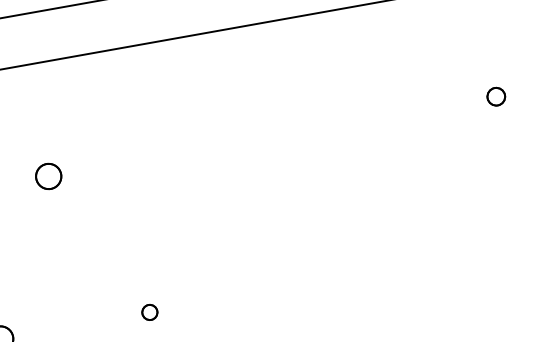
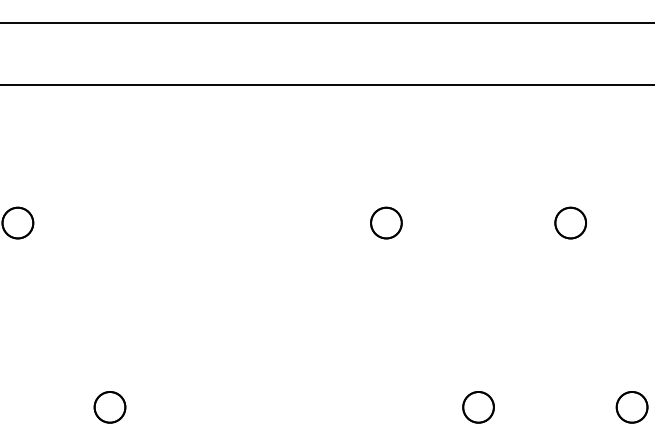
part: (496, 96) -> (570, 222), size x1.43
part: (347, 122) -> (386, 222), added
part: (448, 259) -> (478, 407), added
part: (149, 312) -> (109, 407), size x1.67

